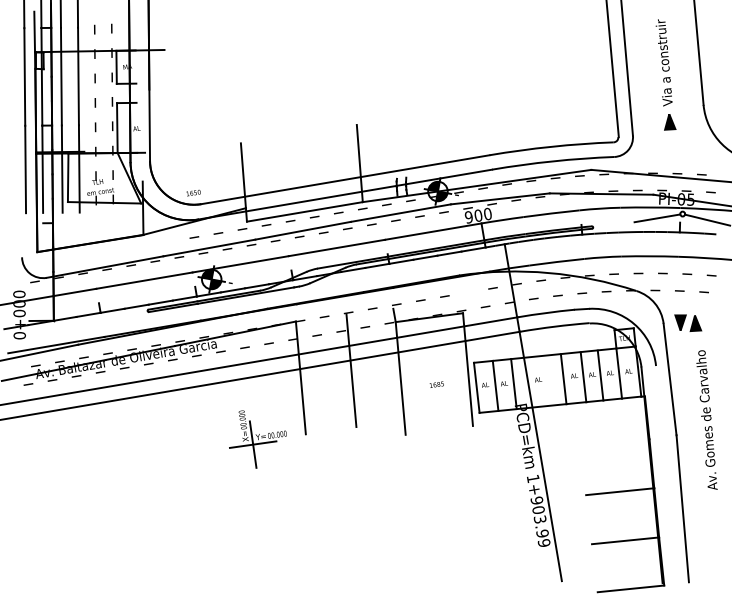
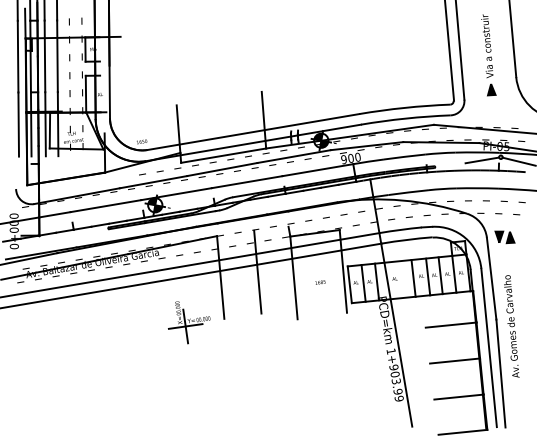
line: (468, 292) -> (343, 214), added
text: (706, 420) -> (511, 326), moved
line: (613, 441) -> (450, 324), added
line: (665, 473) -> (488, 347), added

